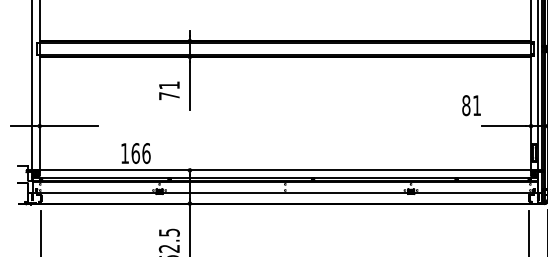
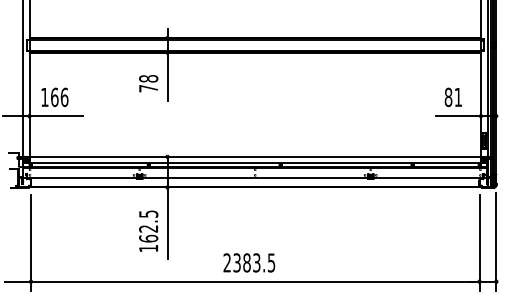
text: (169, 85) -> (148, 78), 71 -> 78
text: (470, 105) -> (452, 97), moved
text: (135, 152) -> (54, 96), moved

